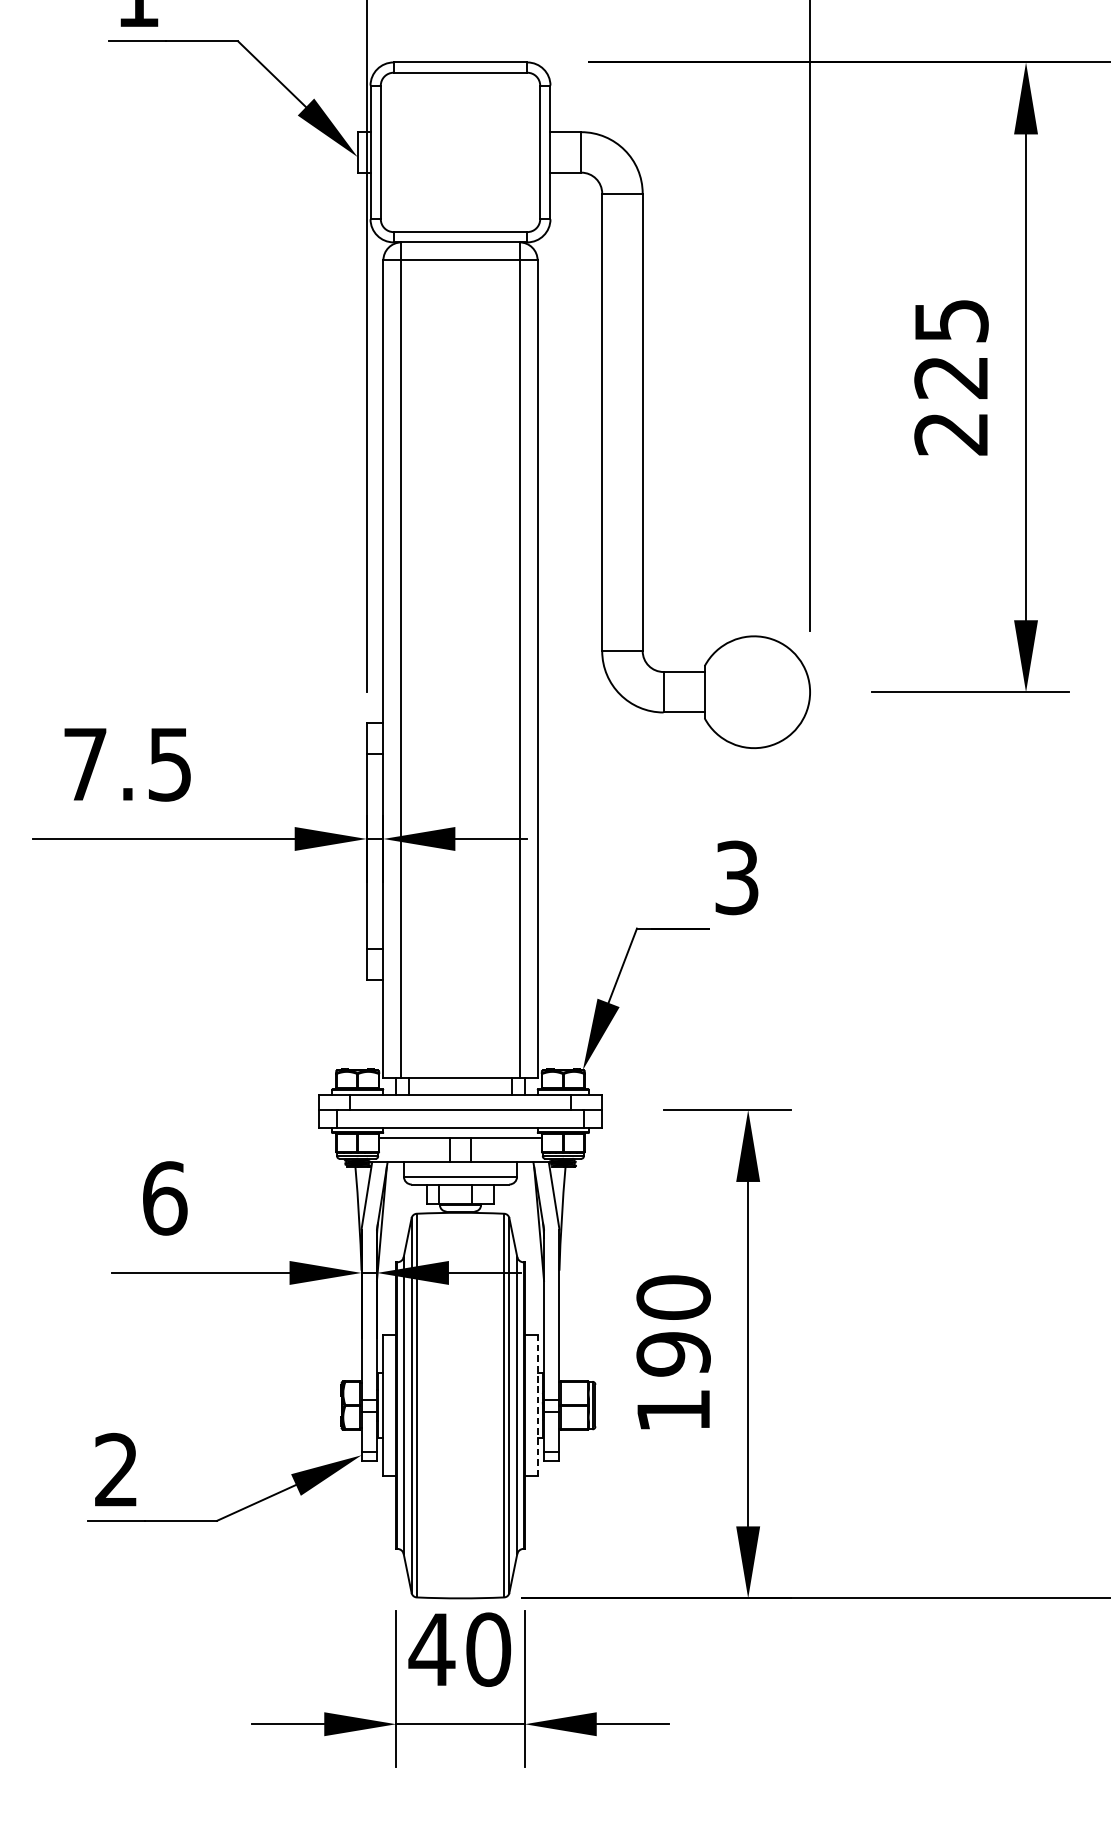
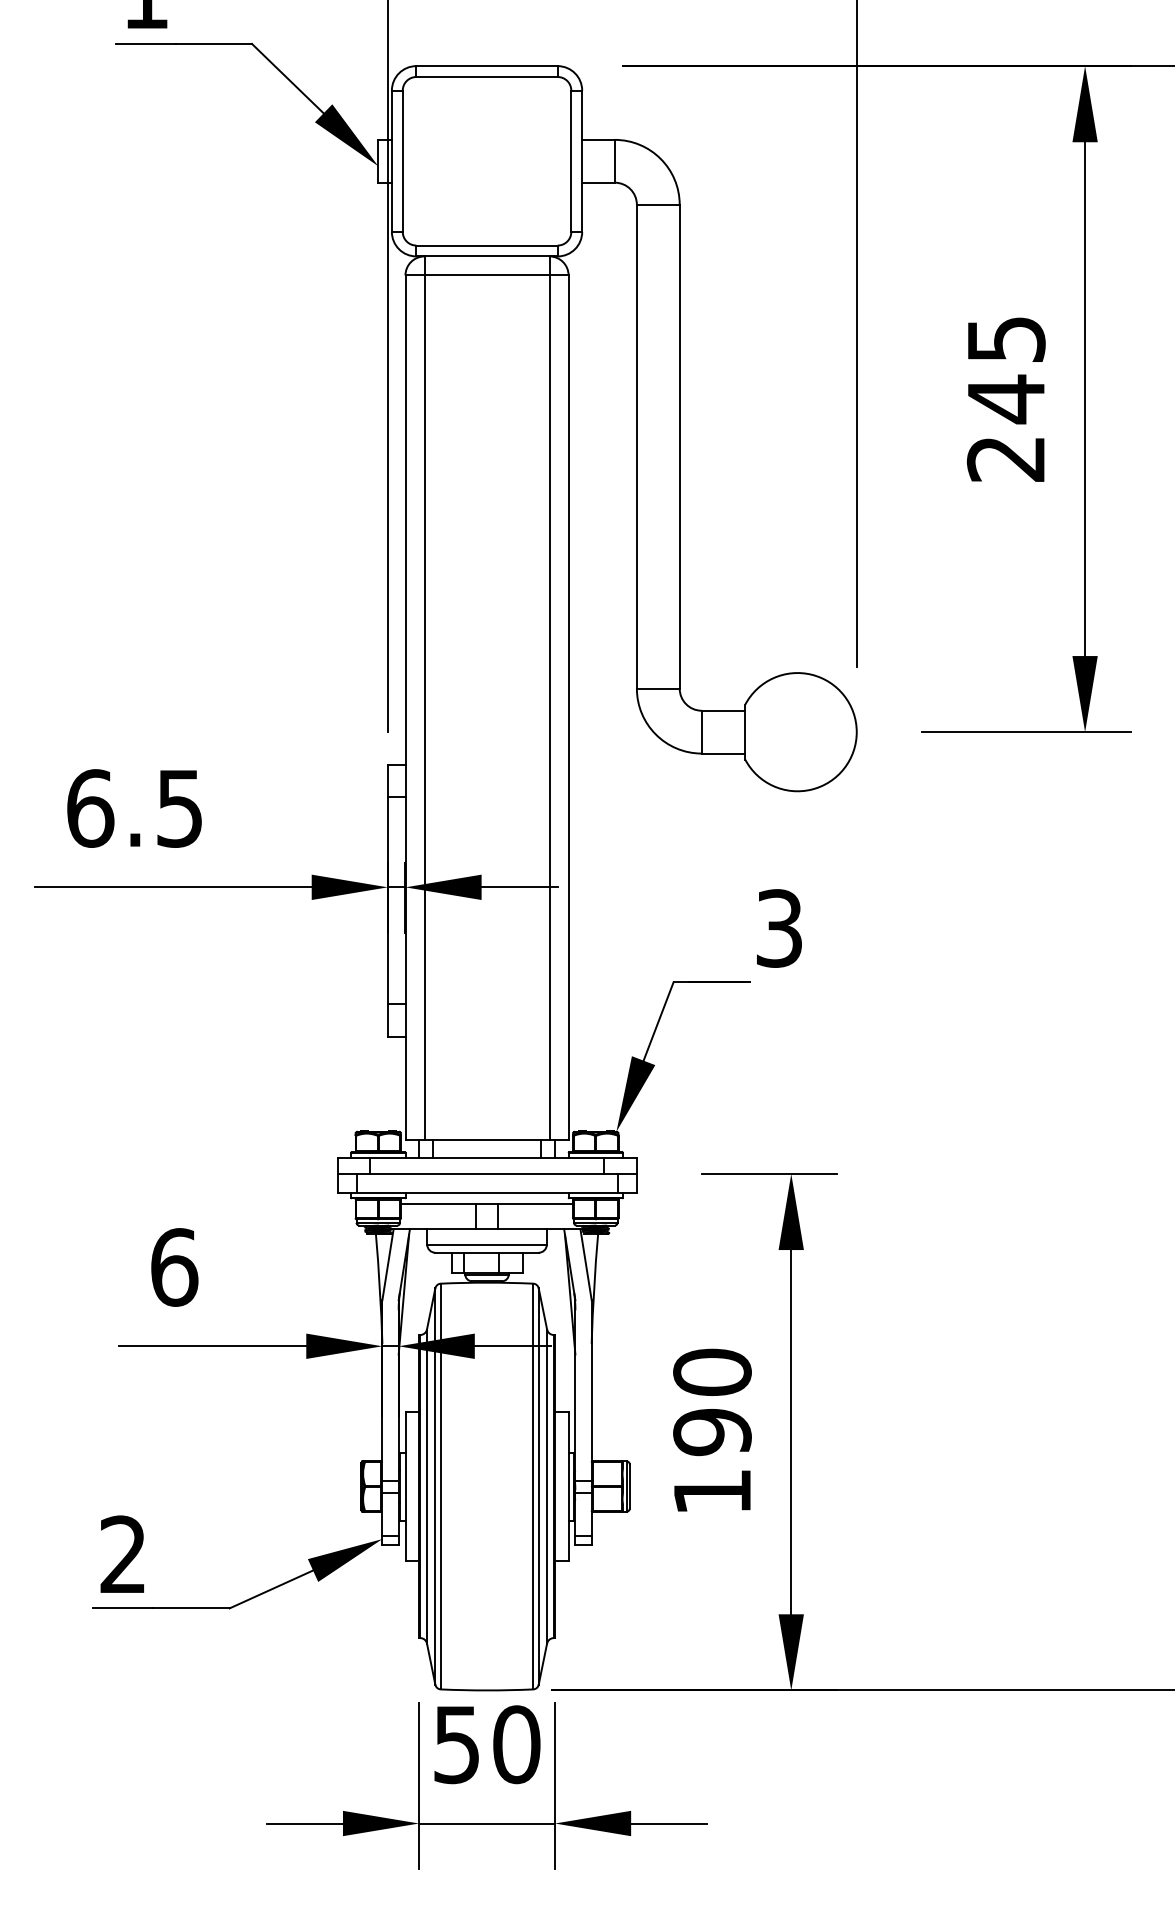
text: (950, 377) -> (1005, 399), 225 -> 245
text: (85, 764) -> (90, 808), 7.5 -> 6.5
line: (537, 1405) -> (568, 1486), dashed -> solid
text: (431, 1650) -> (456, 1745), 40 -> 50

